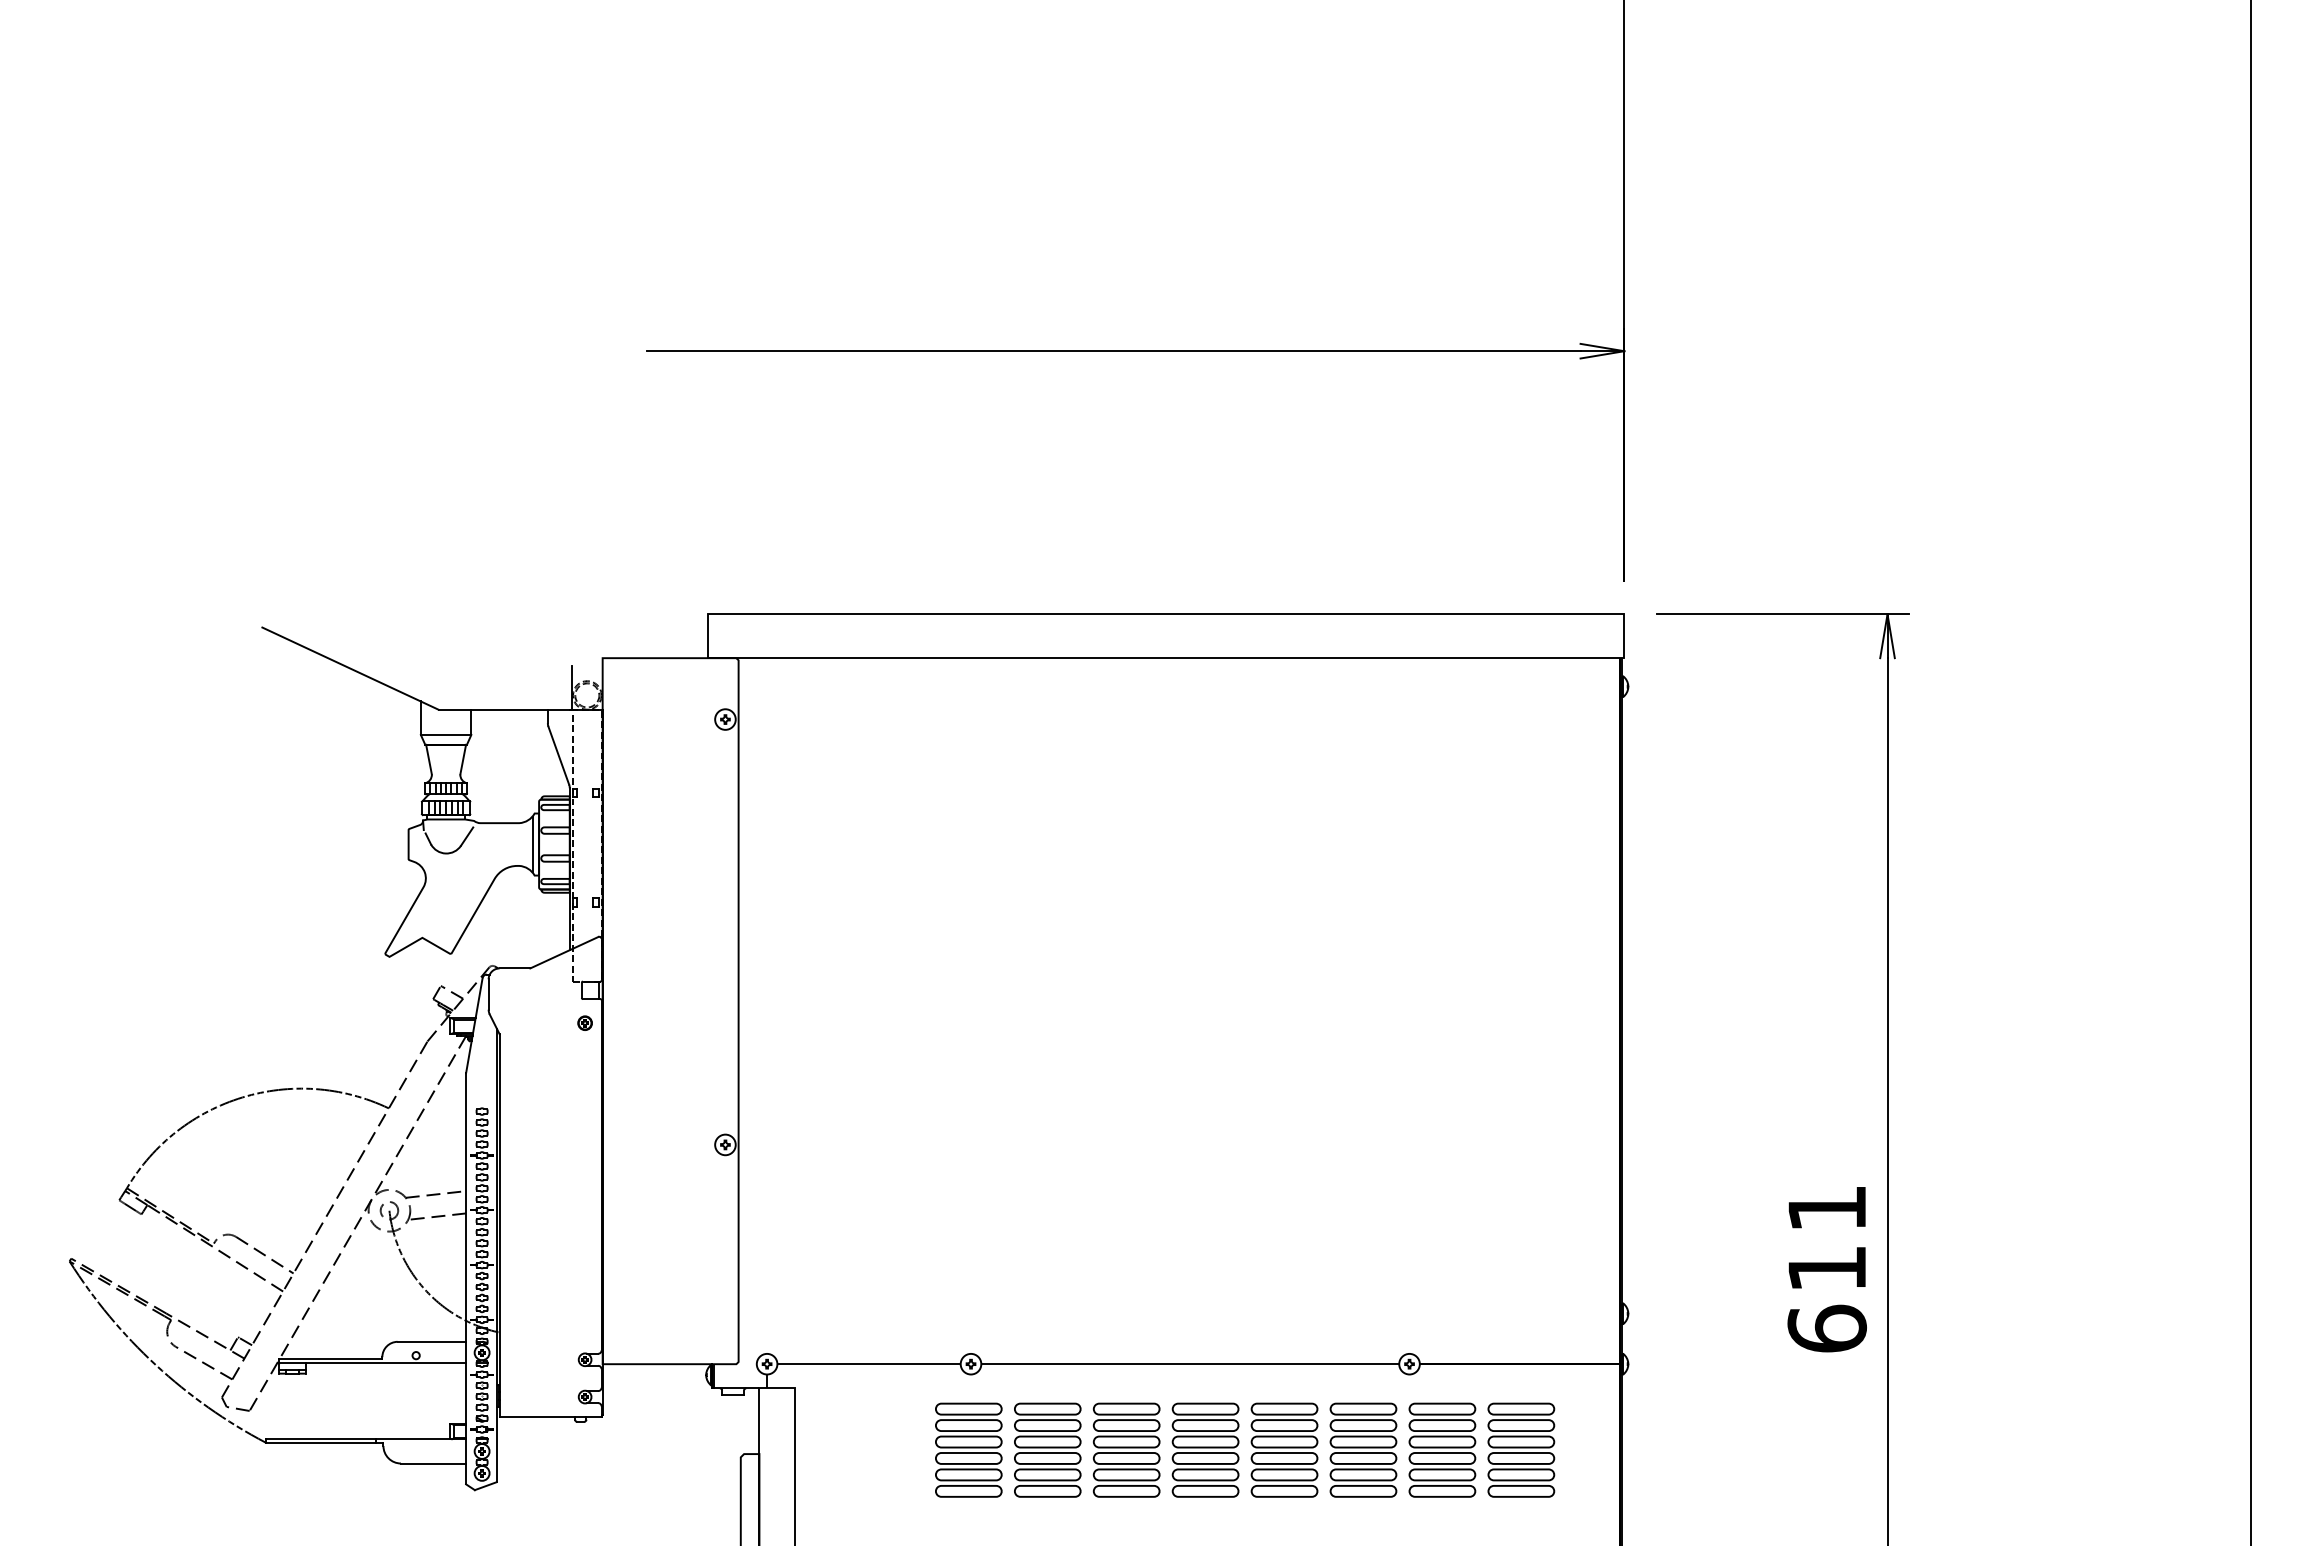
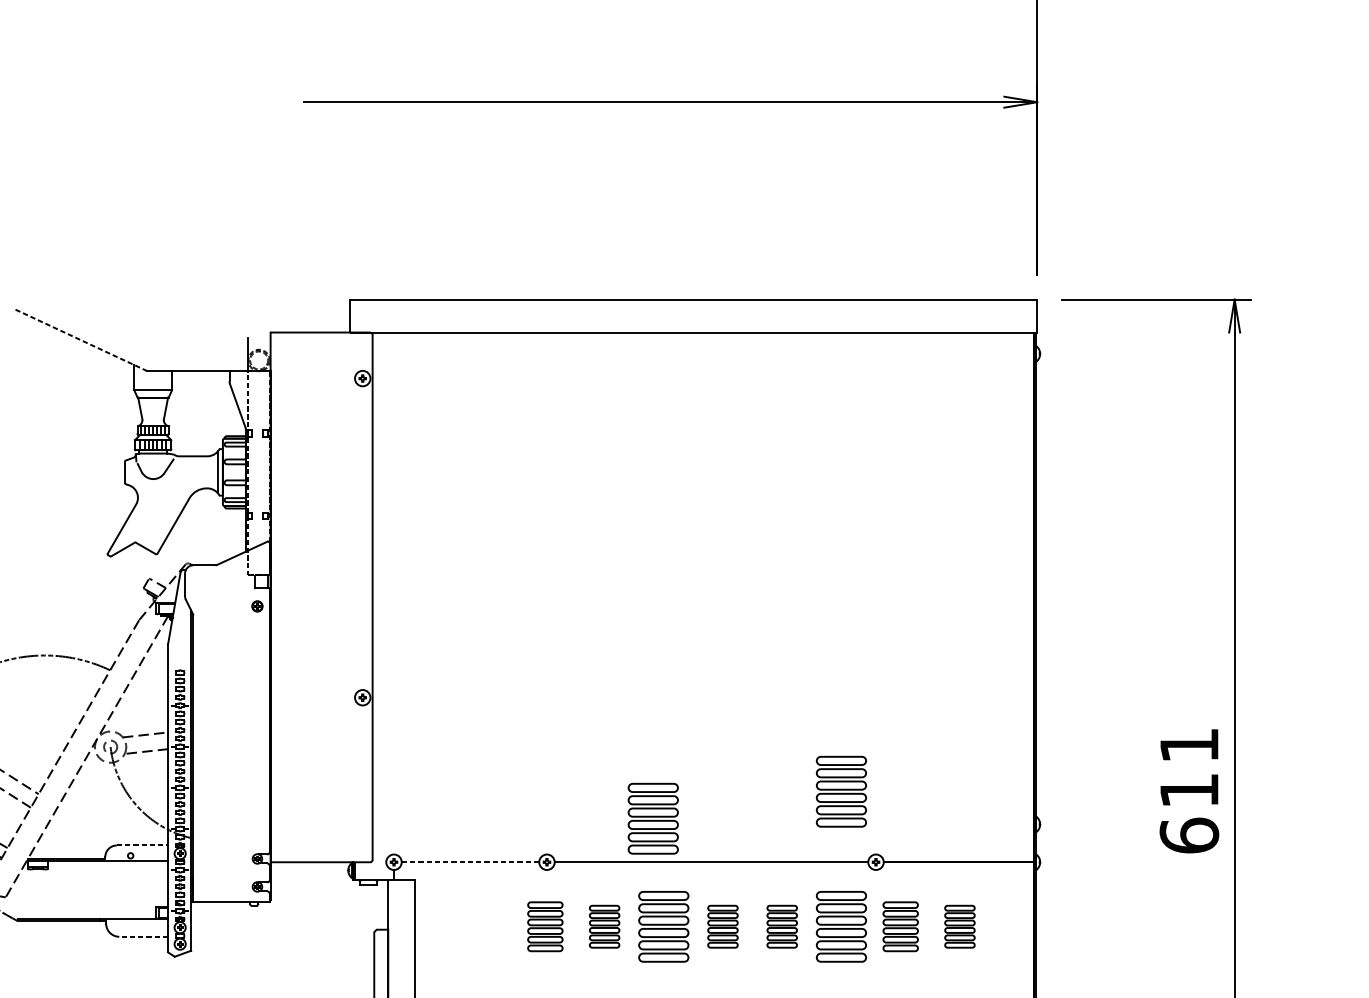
line: (350, 668) -> (81, 340), solid -> dashed
part: (1363, 1269) -> (841, 791), added
part: (1112, 1305) -> (653, 818), added
line: (432, 1341) -> (142, 845), solid -> dashed
line: (869, 1364) -> (470, 862), solid -> dashed
part: (968, 1449) -> (545, 926), size x0.7
part: (1047, 1449) -> (604, 926), size x0.6
part: (1205, 1449) -> (722, 926), size x0.6
part: (1284, 1449) -> (782, 926), size x0.6
part: (1442, 1449) -> (900, 926), size x0.7
part: (1521, 1449) -> (960, 926), size x0.6
line: (433, 1463) -> (143, 936), solid -> dashed

